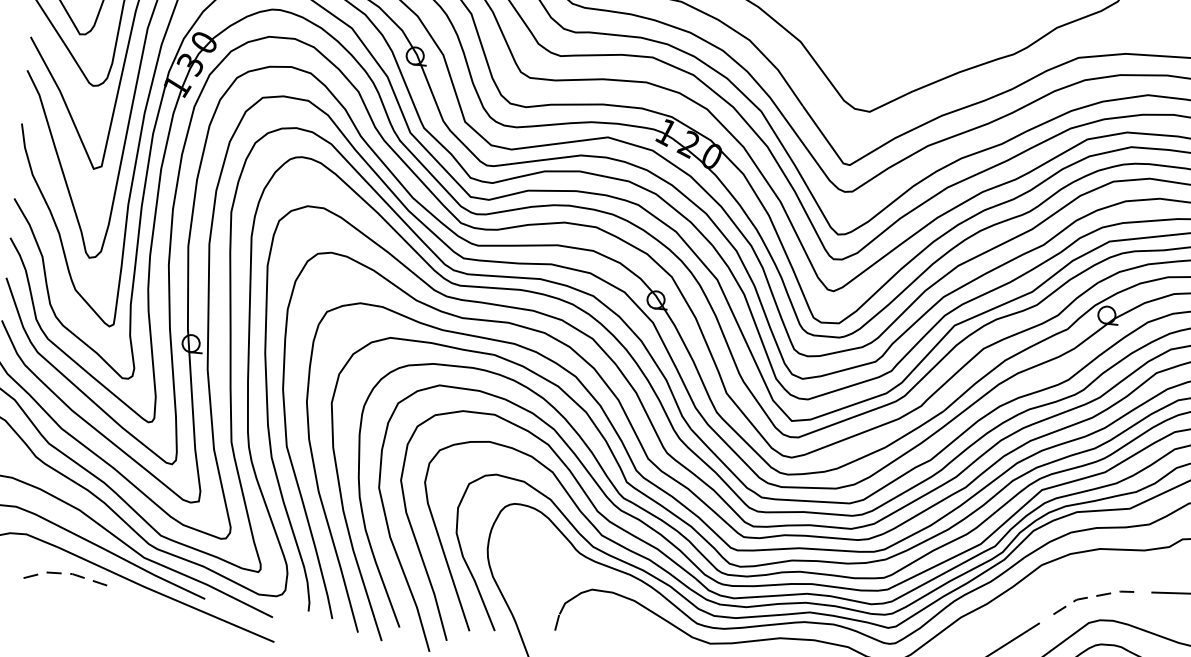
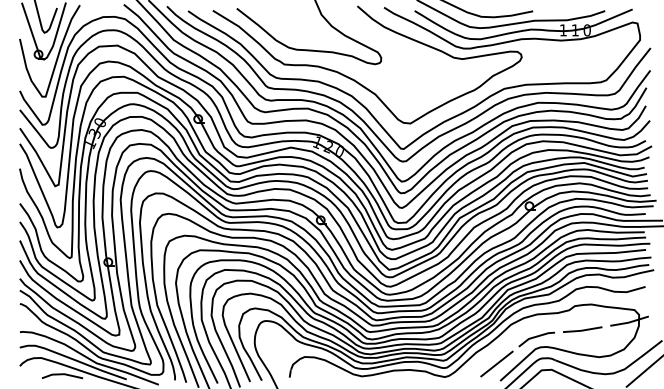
line: (68, 574) -> (62, 374), dashed -> solid
line: (1093, 596) -> (536, 336), dashed -> solid

